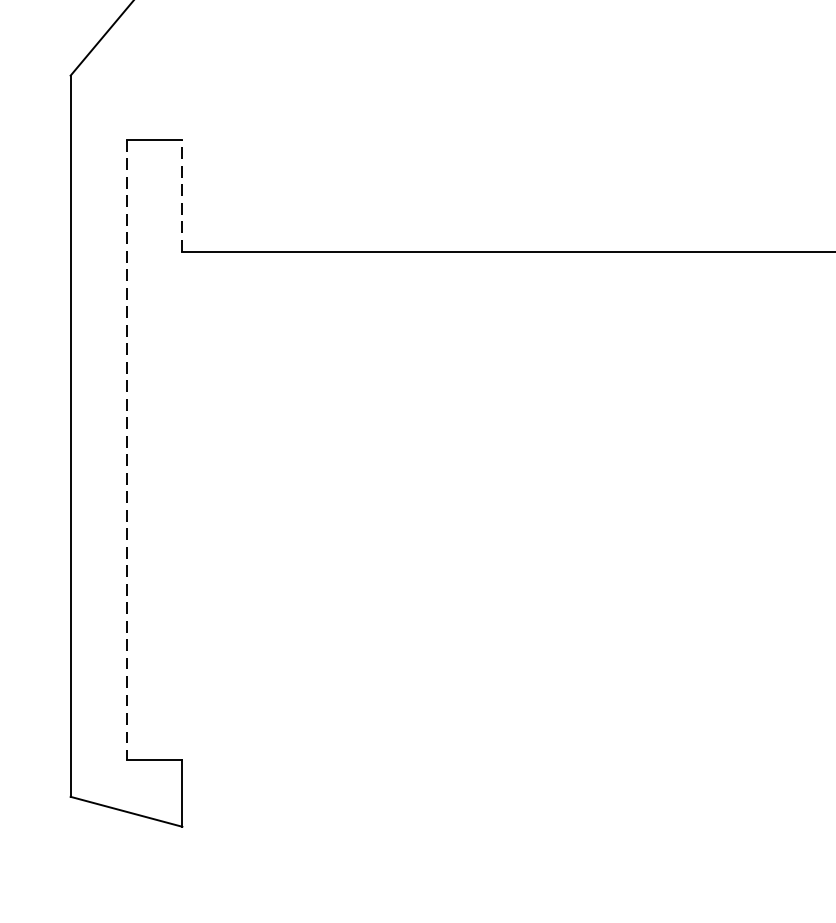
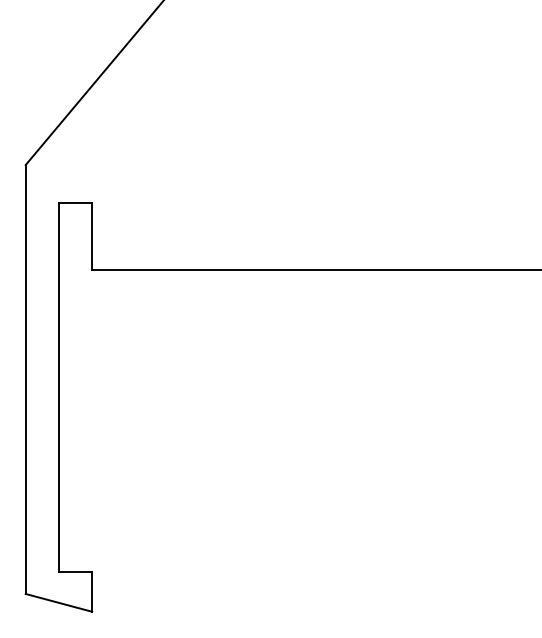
line: (182, 194) -> (92, 235), dashed -> solid
line: (125, 451) -> (58, 388), dashed -> solid

